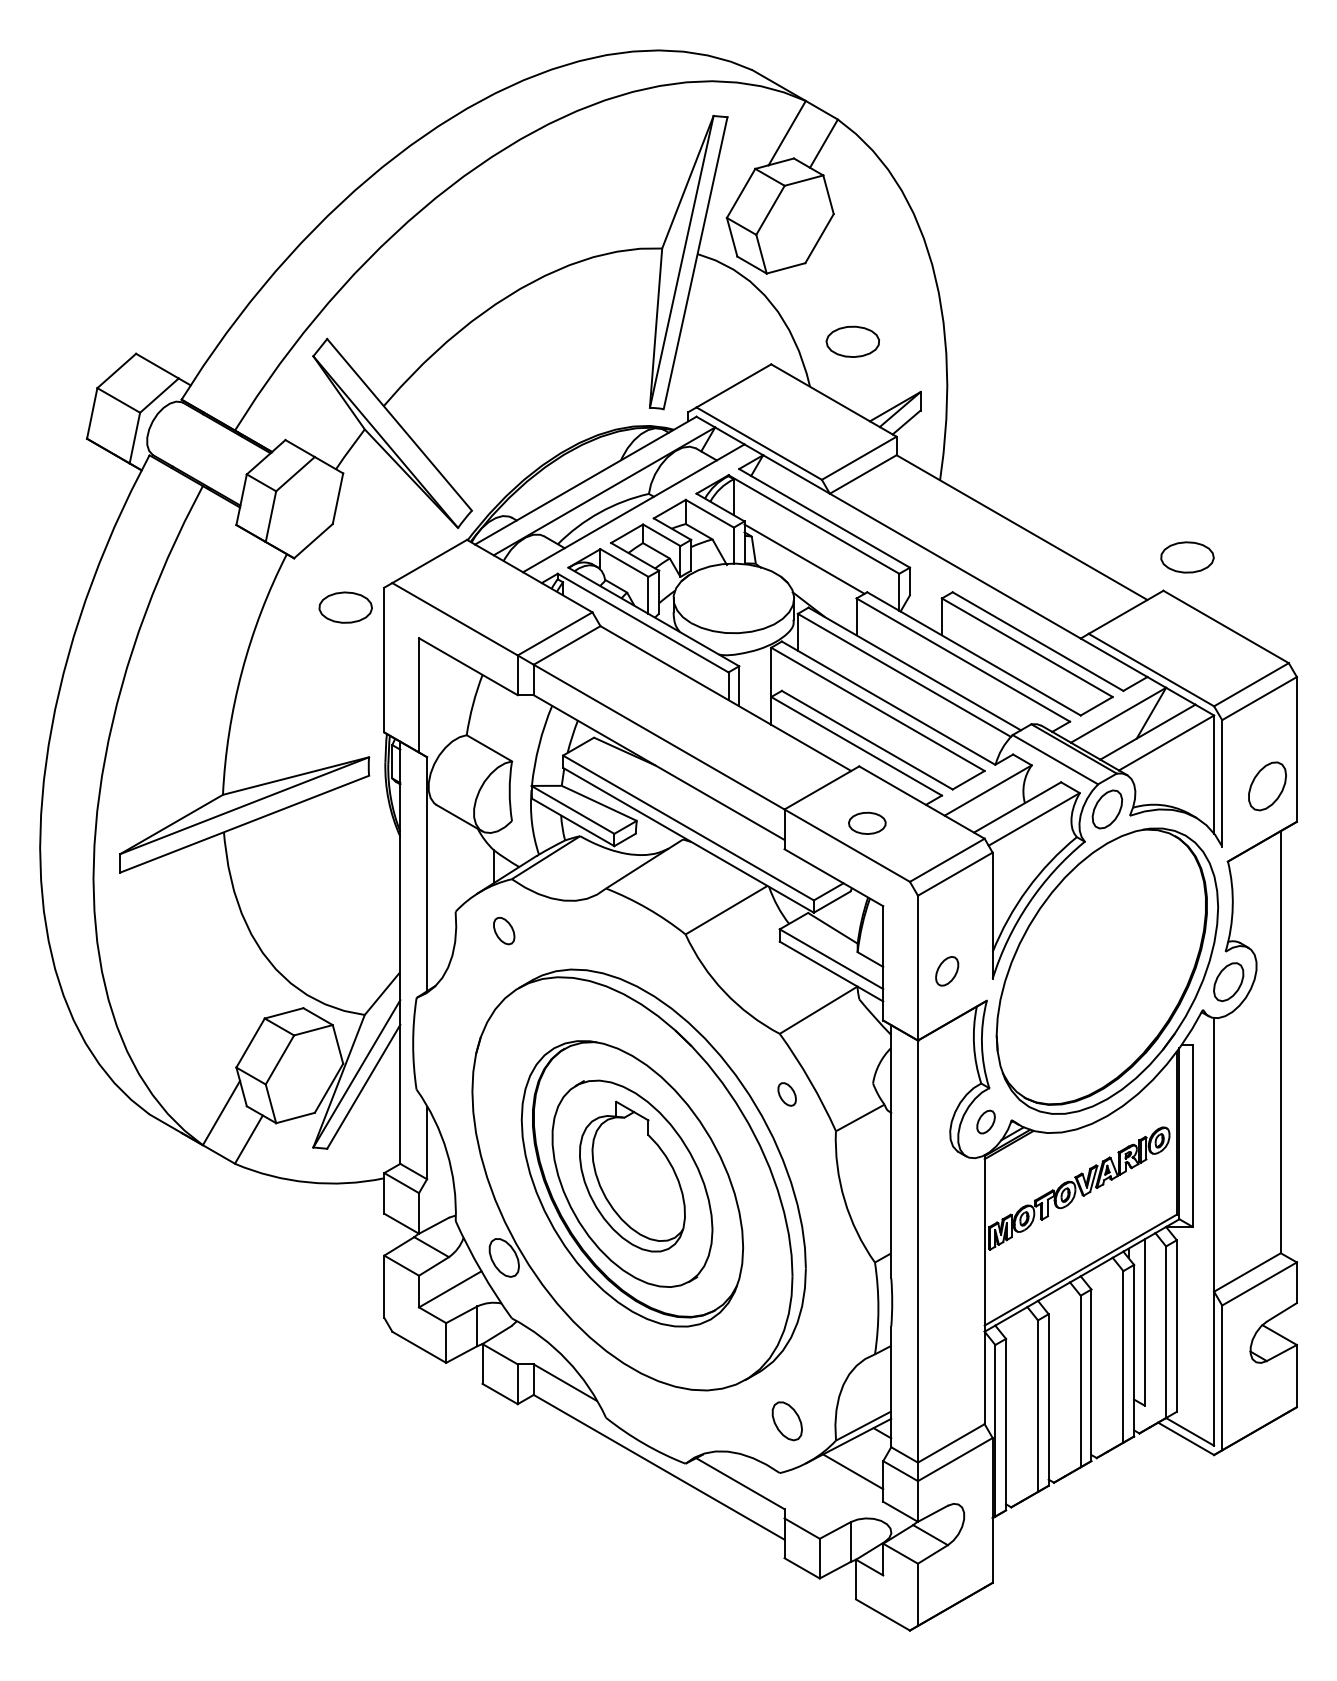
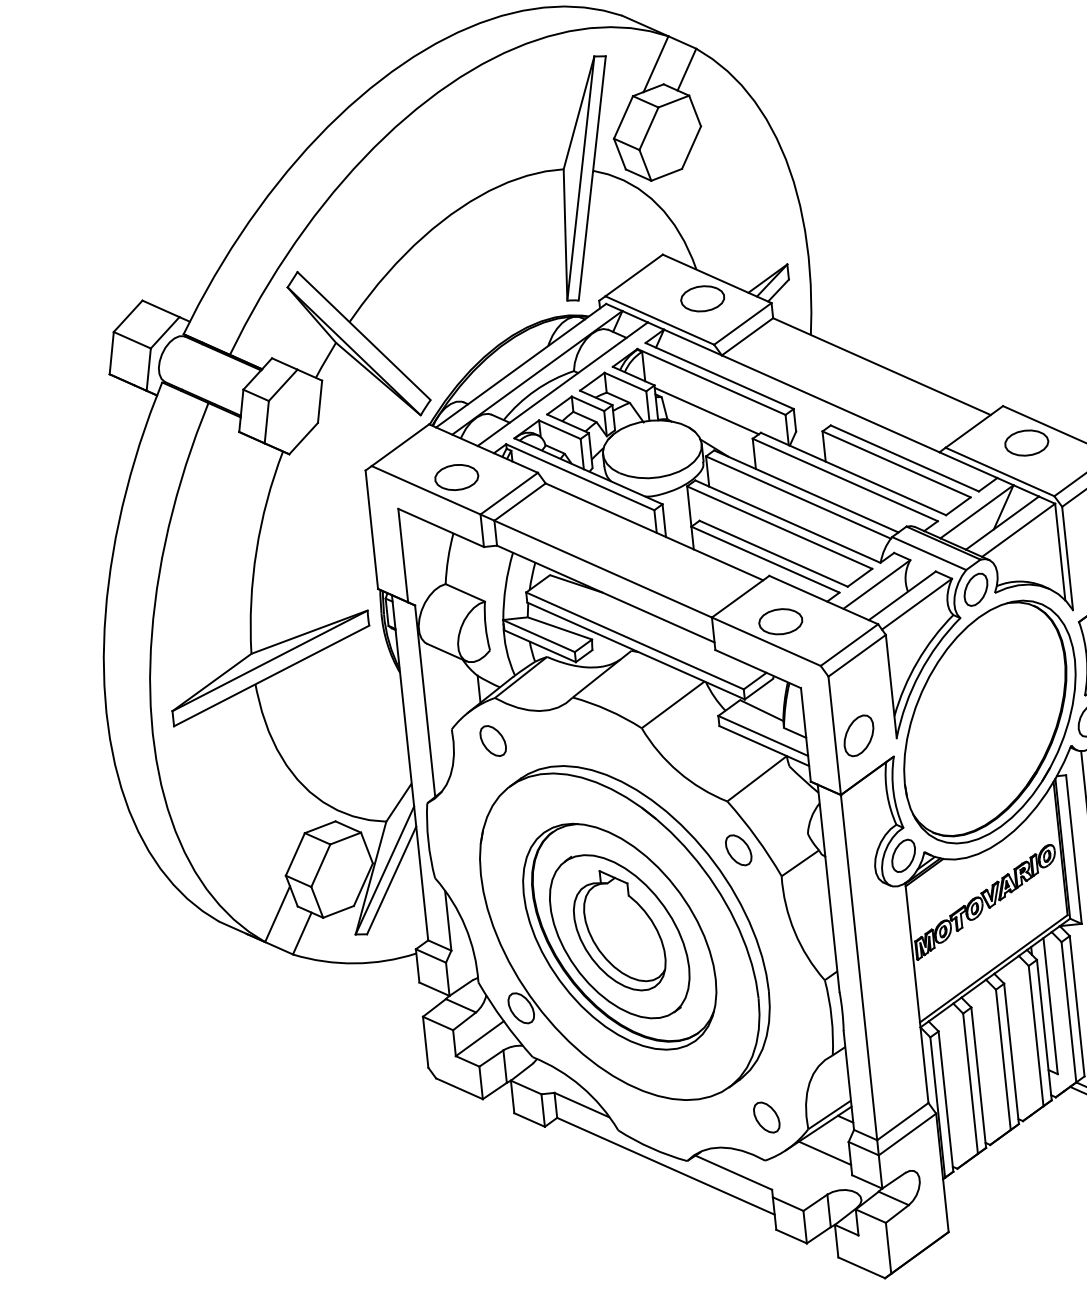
part: (852, 341) -> (702, 298), moved
part: (1187, 557) -> (1026, 443), moved
part: (345, 607) -> (456, 477), moved
part: (867, 823) -> (781, 621), size x1.43
part: (503, 930) -> (492, 740), size x1.43
part: (946, 971) -> (858, 736), size x1.67
part: (786, 1094) -> (738, 850), size x1.67
part: (985, 1121) -> (903, 855), size x1.67

